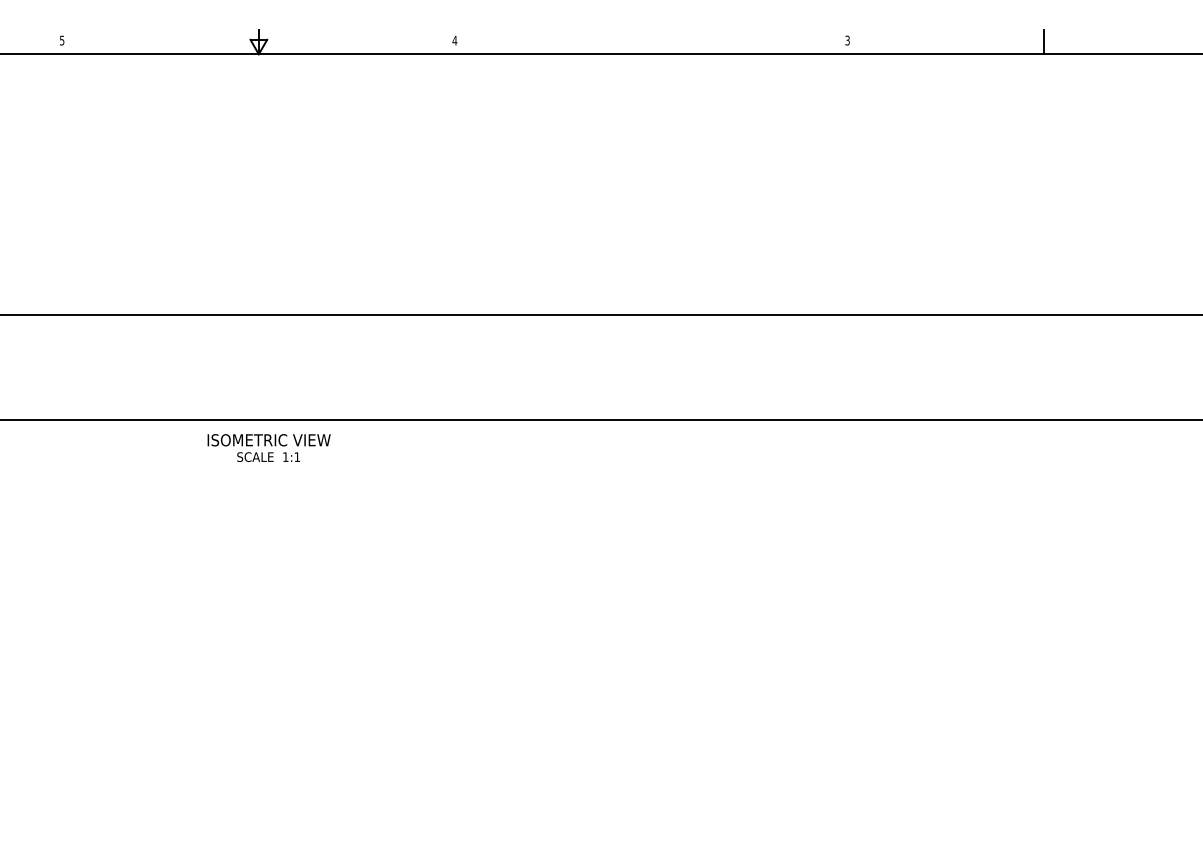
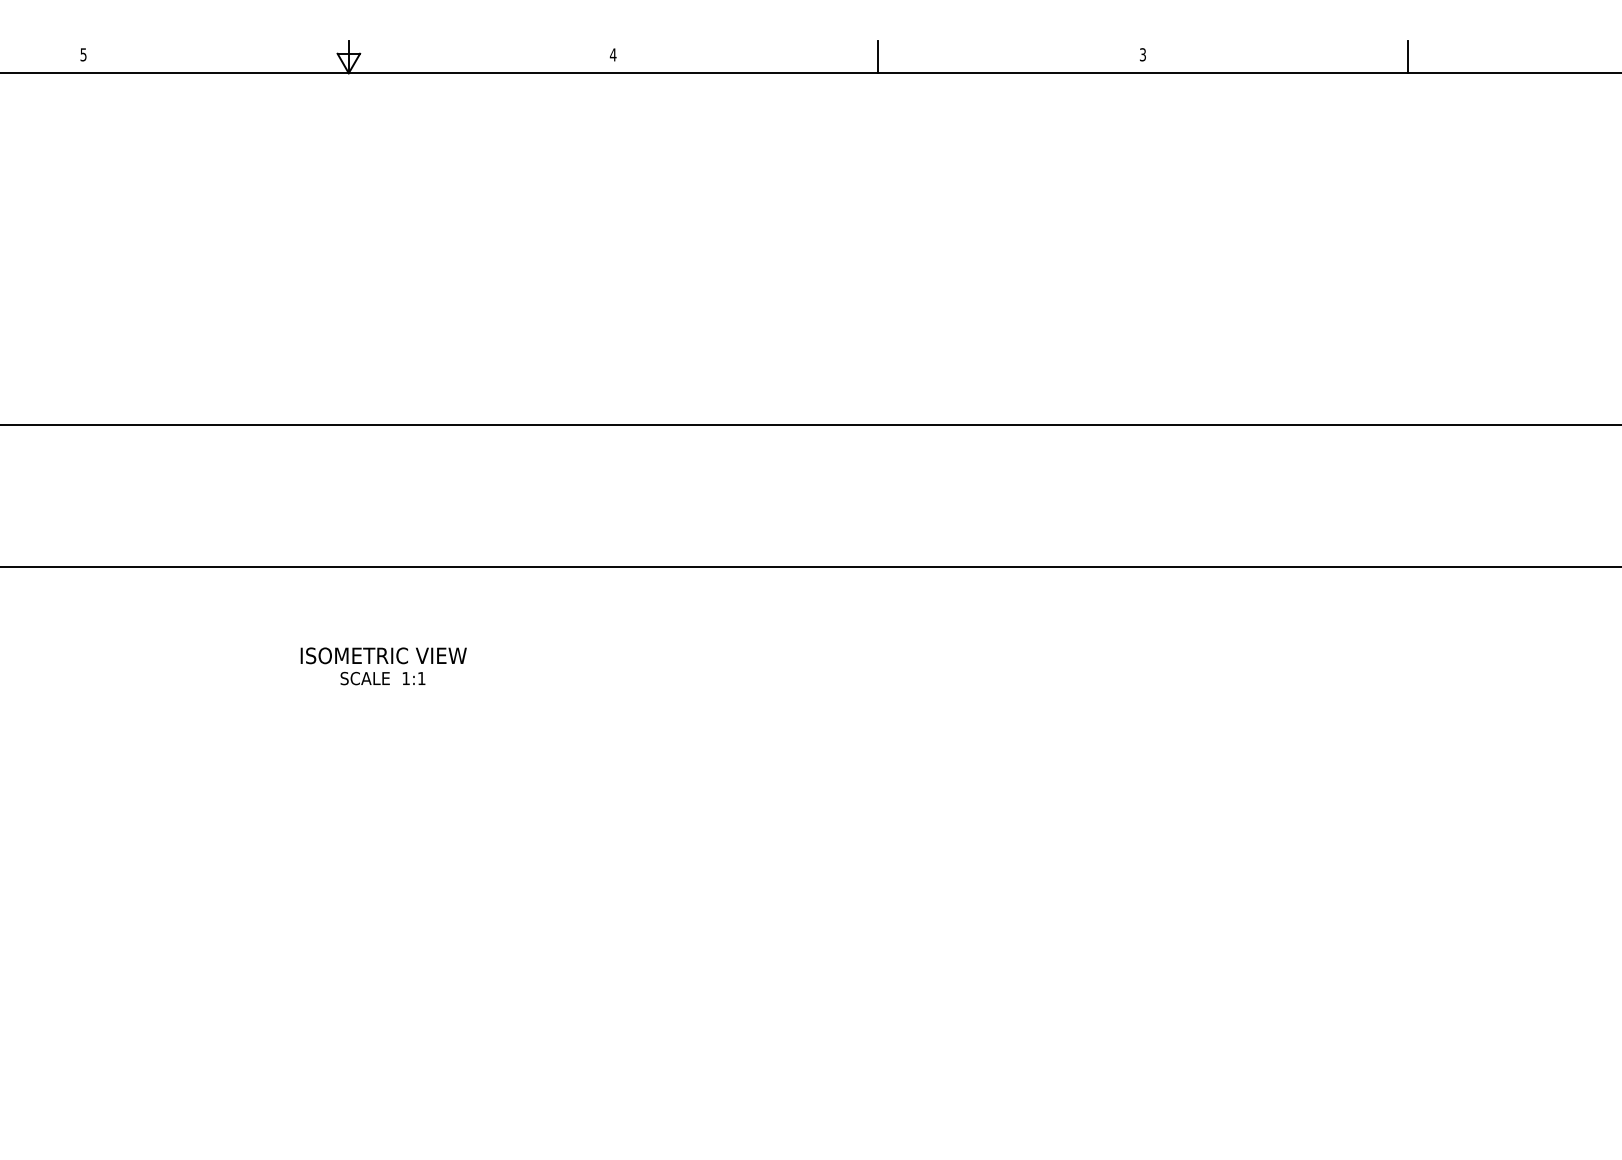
line: (651, 41) -> (878, 56), added
text: (268, 448) -> (383, 666), moved

